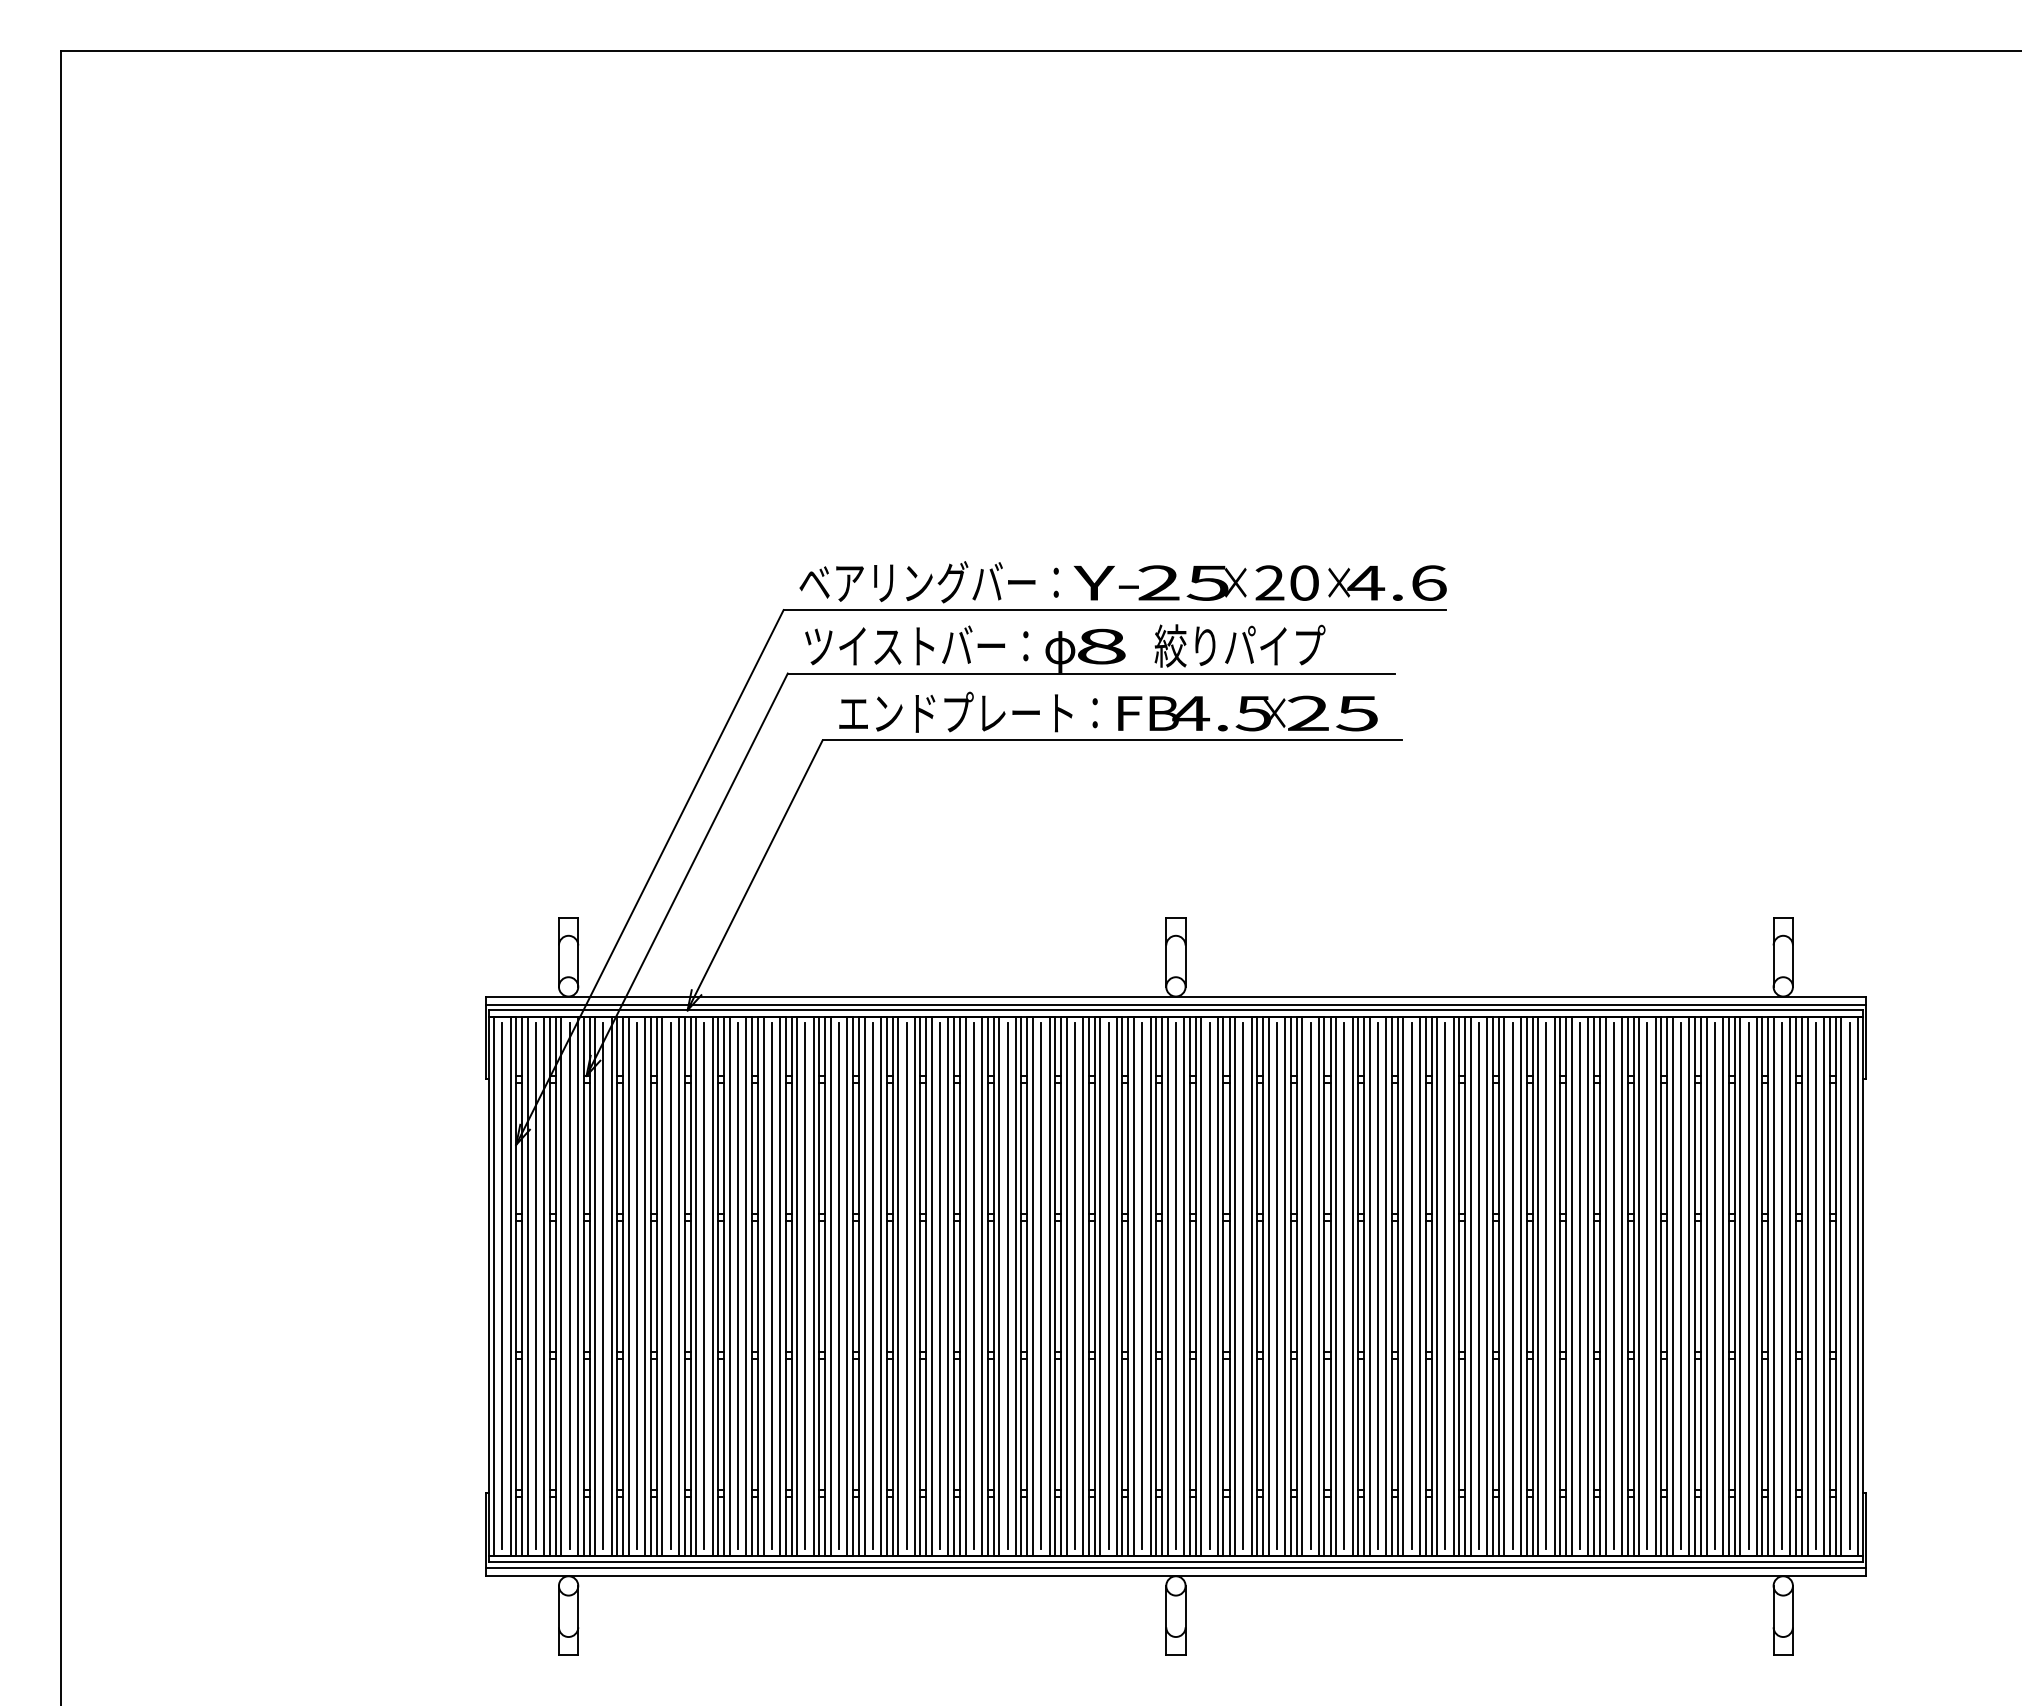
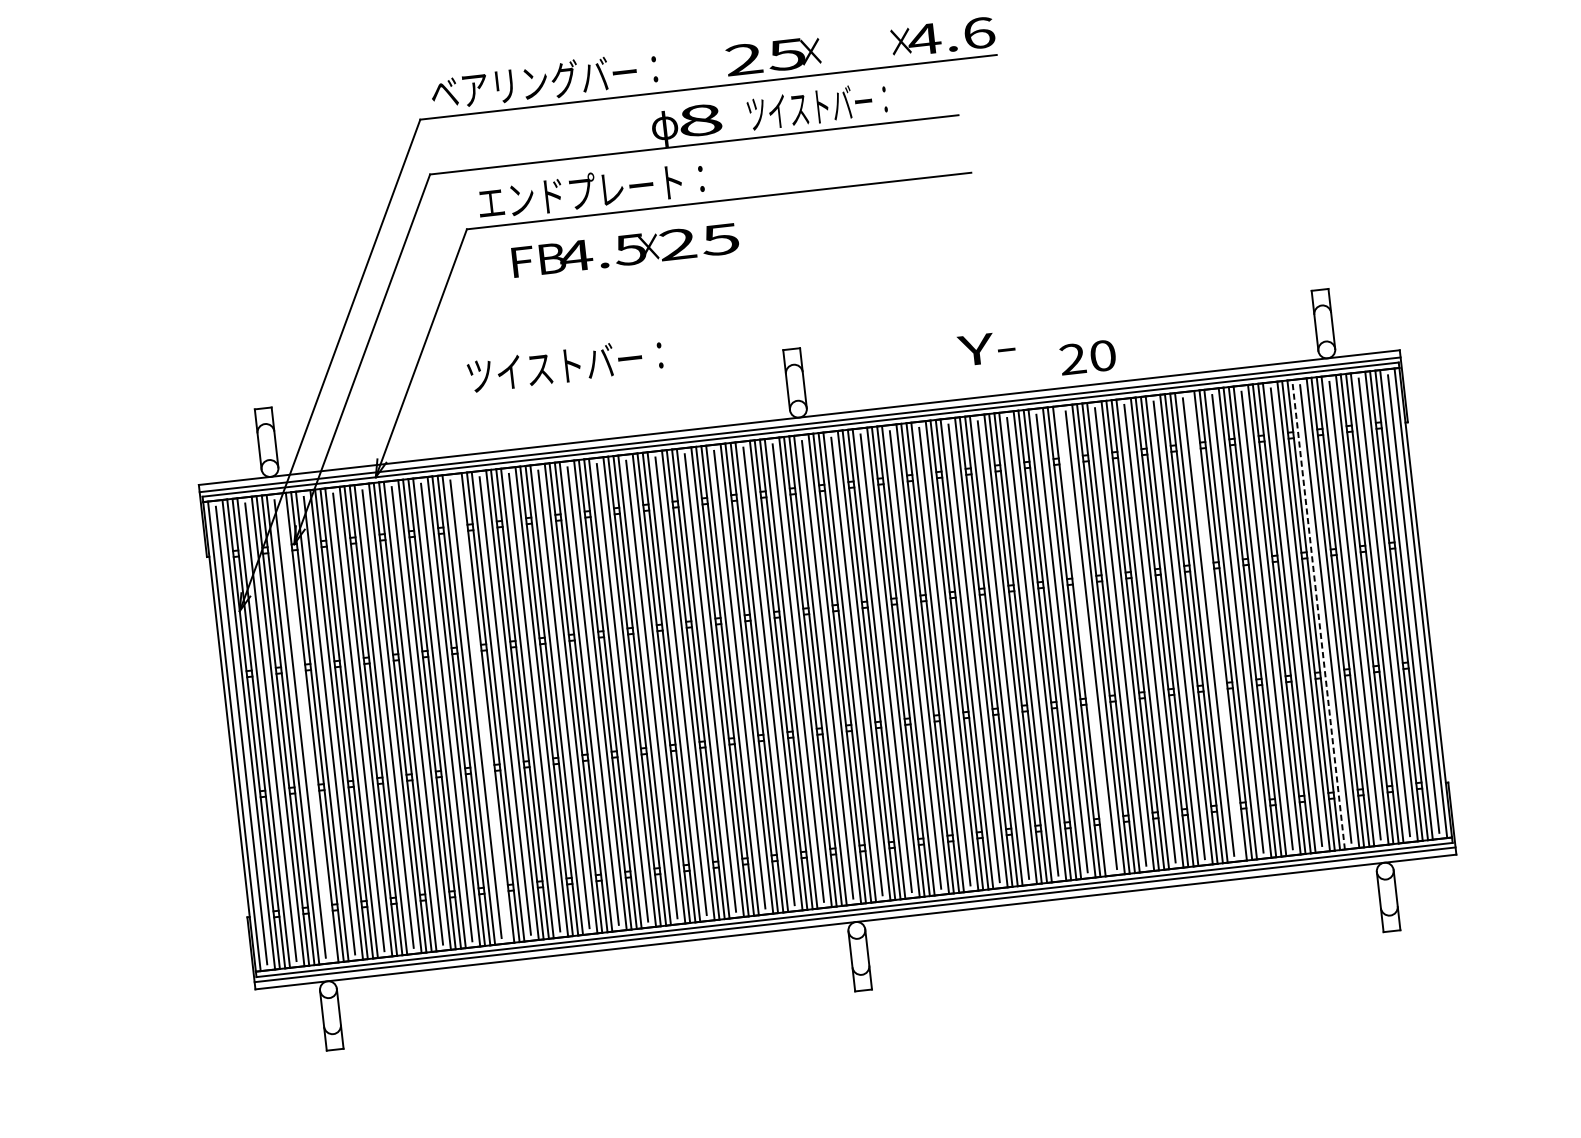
text: (1286, 582) -> (1087, 357), moved
text: (1105, 583) -> (985, 349), moved
text: (916, 645) -> (564, 365), moved
text: (1239, 645) -> (820, 106), 絞りパイプ -> ツイストバー：
text: (1247, 713) -> (625, 250), moved
line: (577, 1286) -> (306, 728), removed
line: (780, 1286) -> (483, 708), removed
line: (1470, 1286) -> (1083, 641), removed
line: (1622, 1286) -> (1216, 626), removed
line: (1740, 1286) -> (1318, 614), solid -> dashed

